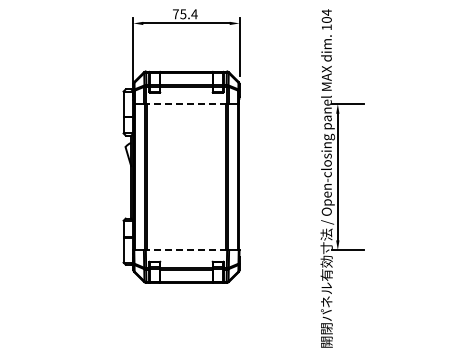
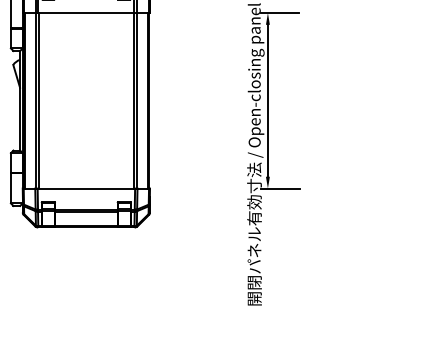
line: (186, 103) -> (86, 12), dashed -> solid
line: (186, 250) -> (86, 188), dashed -> solid

